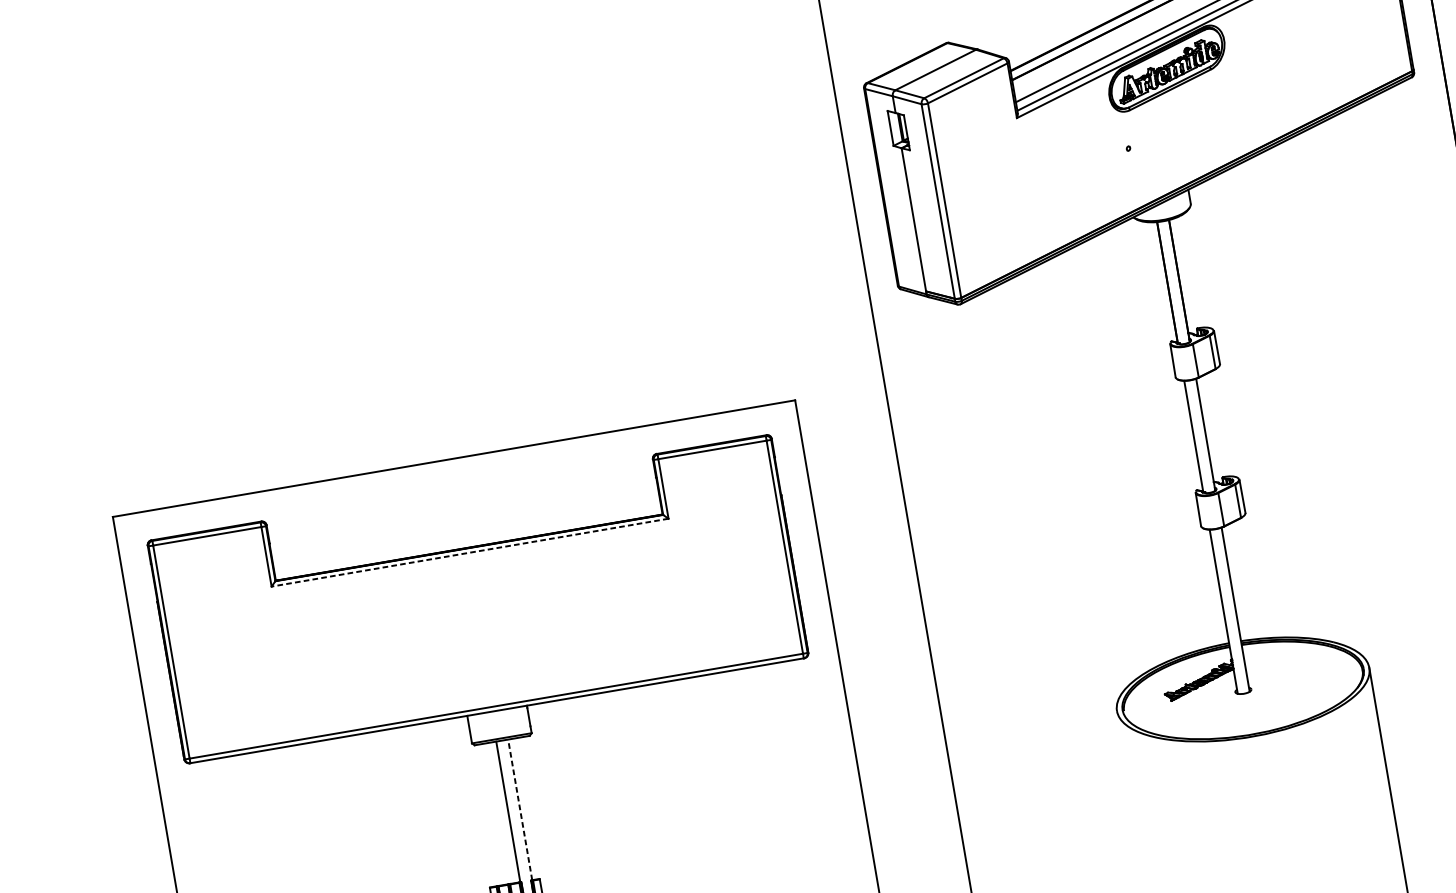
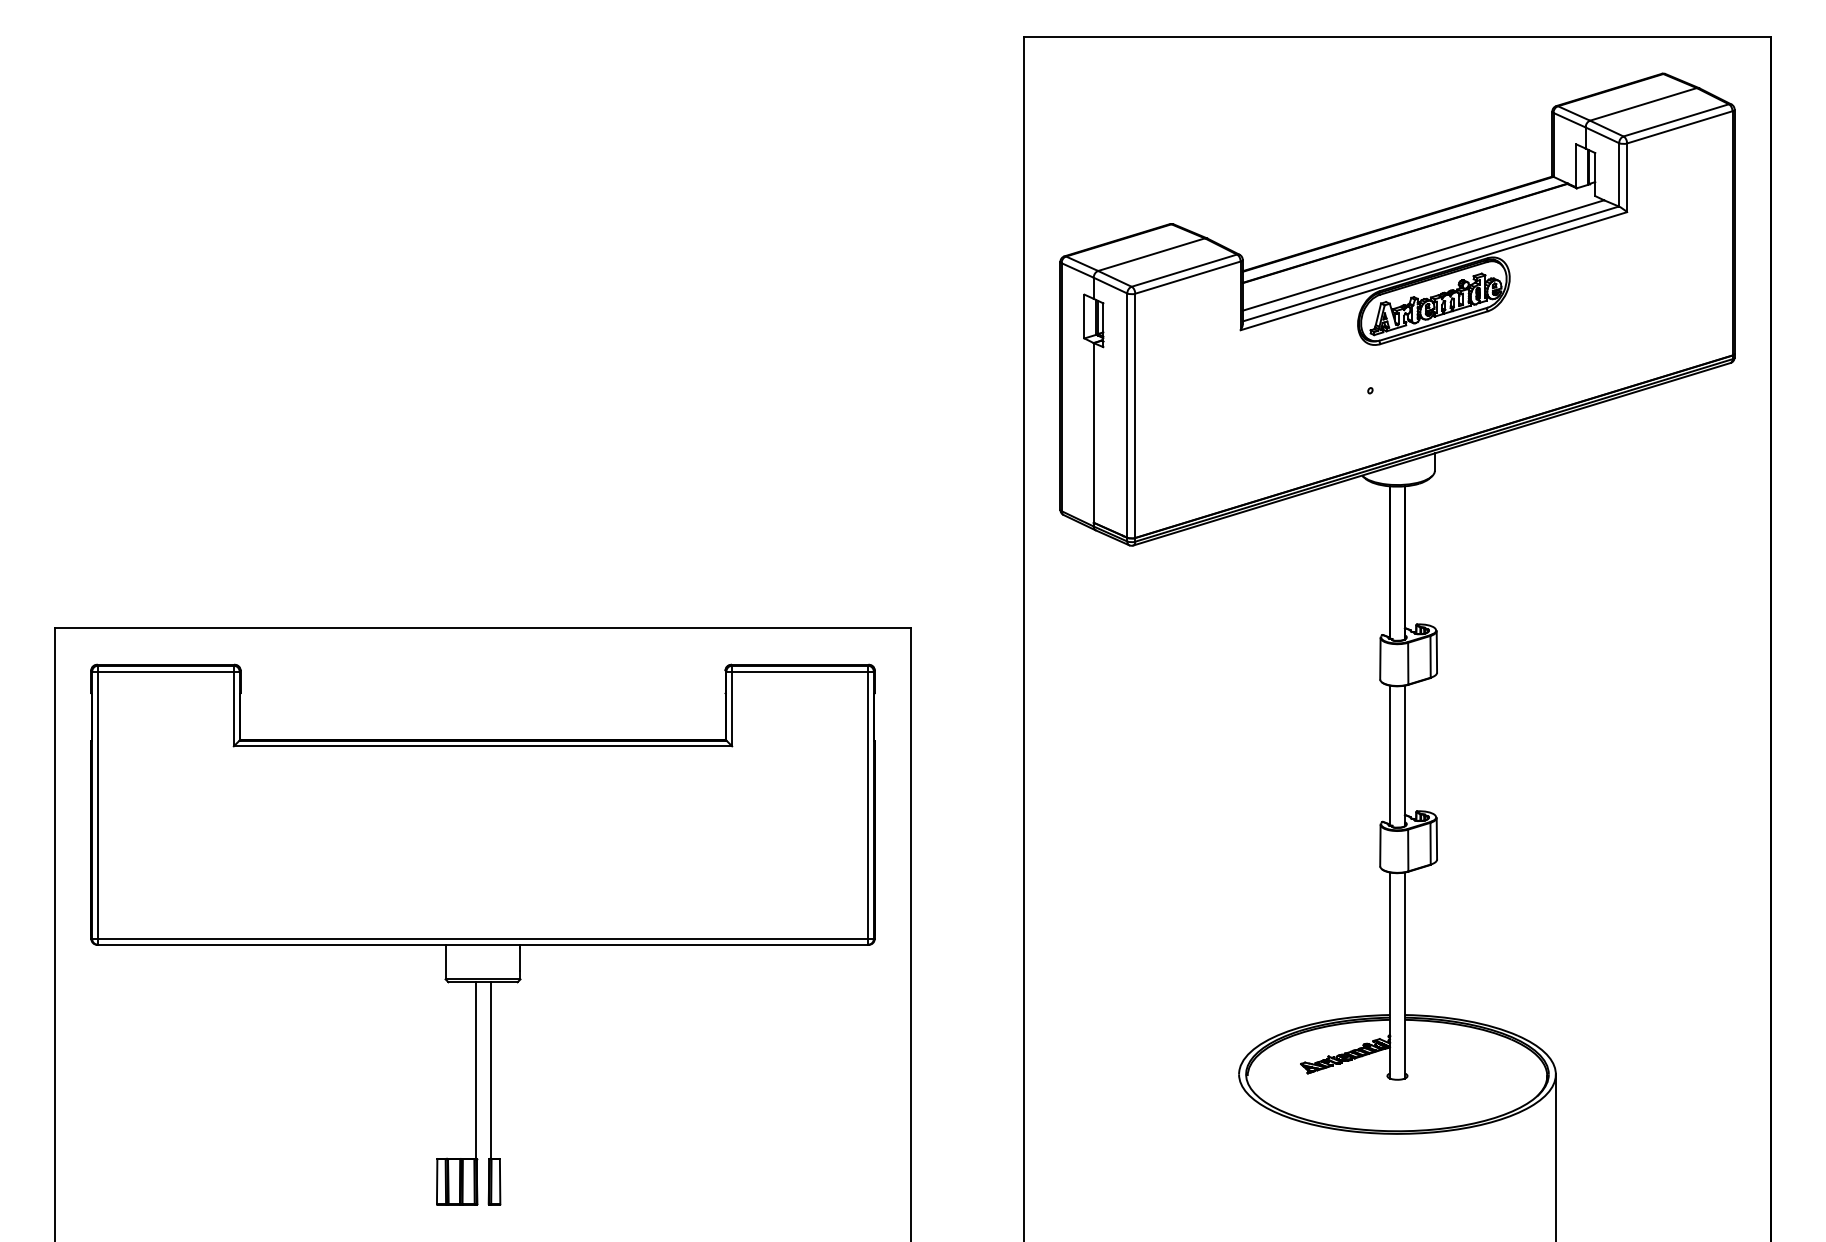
line: (469, 552) -> (482, 746), dashed -> solid
line: (520, 809) -> (490, 1070), dashed -> solid

